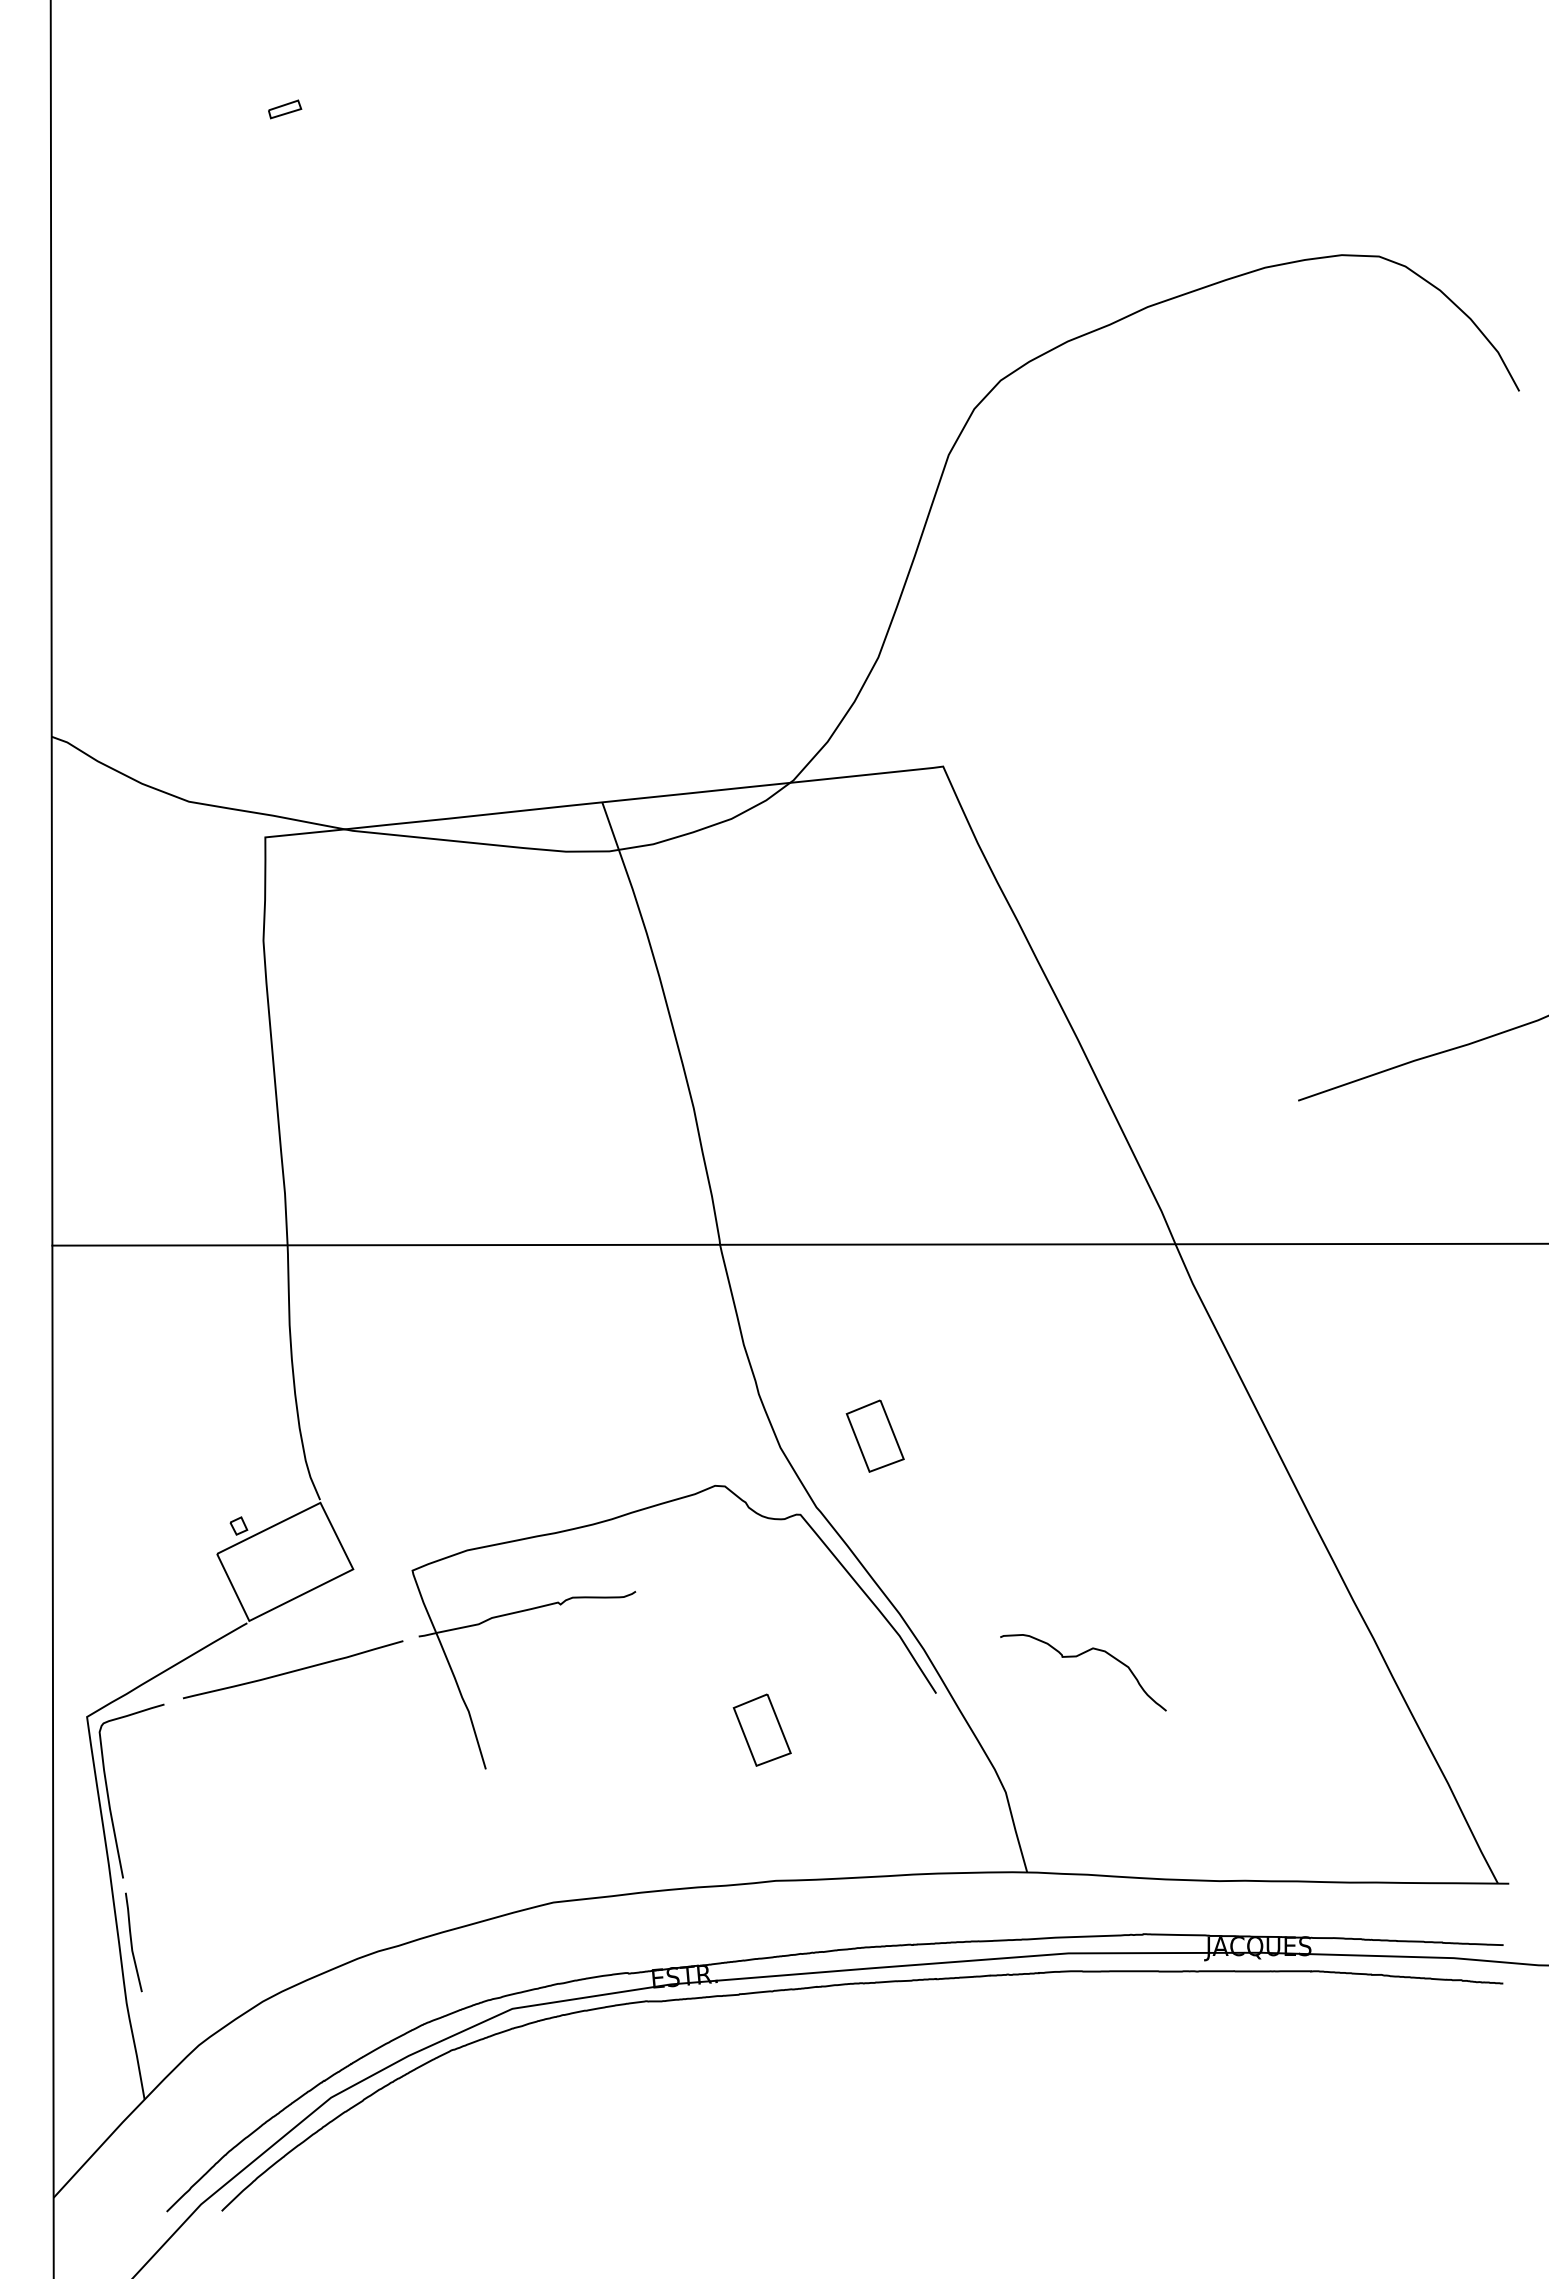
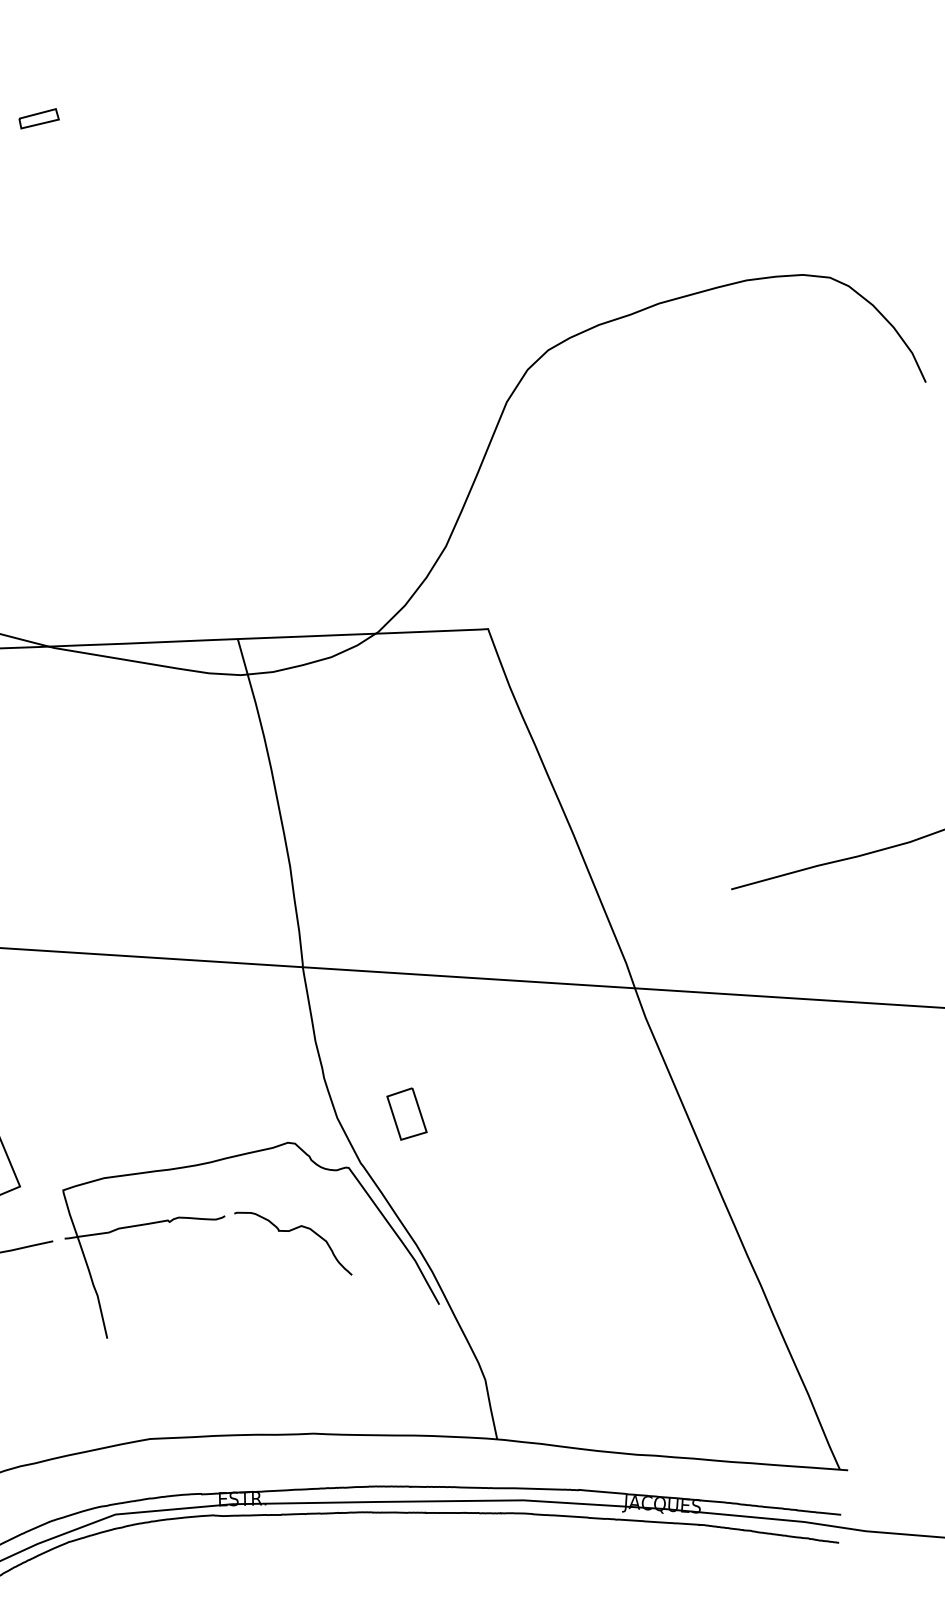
part: (284, 109) -> (38, 118), size x1.67
curve: (1076, 1657) -> (288, 1231), moved
part: (761, 1729) -> (310, 1322), removed

